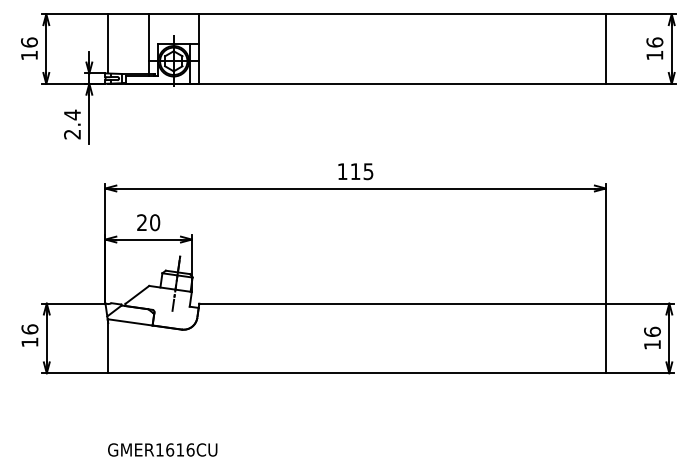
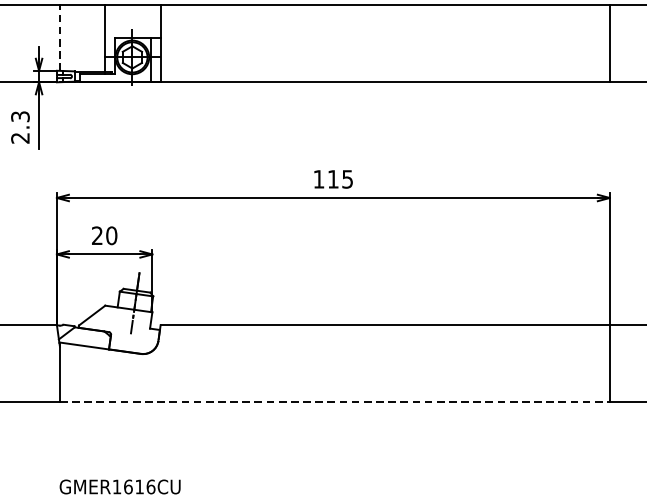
line: (108, 43) -> (60, 37), solid -> dashed
text: (72, 114) -> (20, 116), 2.4 -> 2.3
line: (356, 373) -> (334, 402), solid -> dashed

